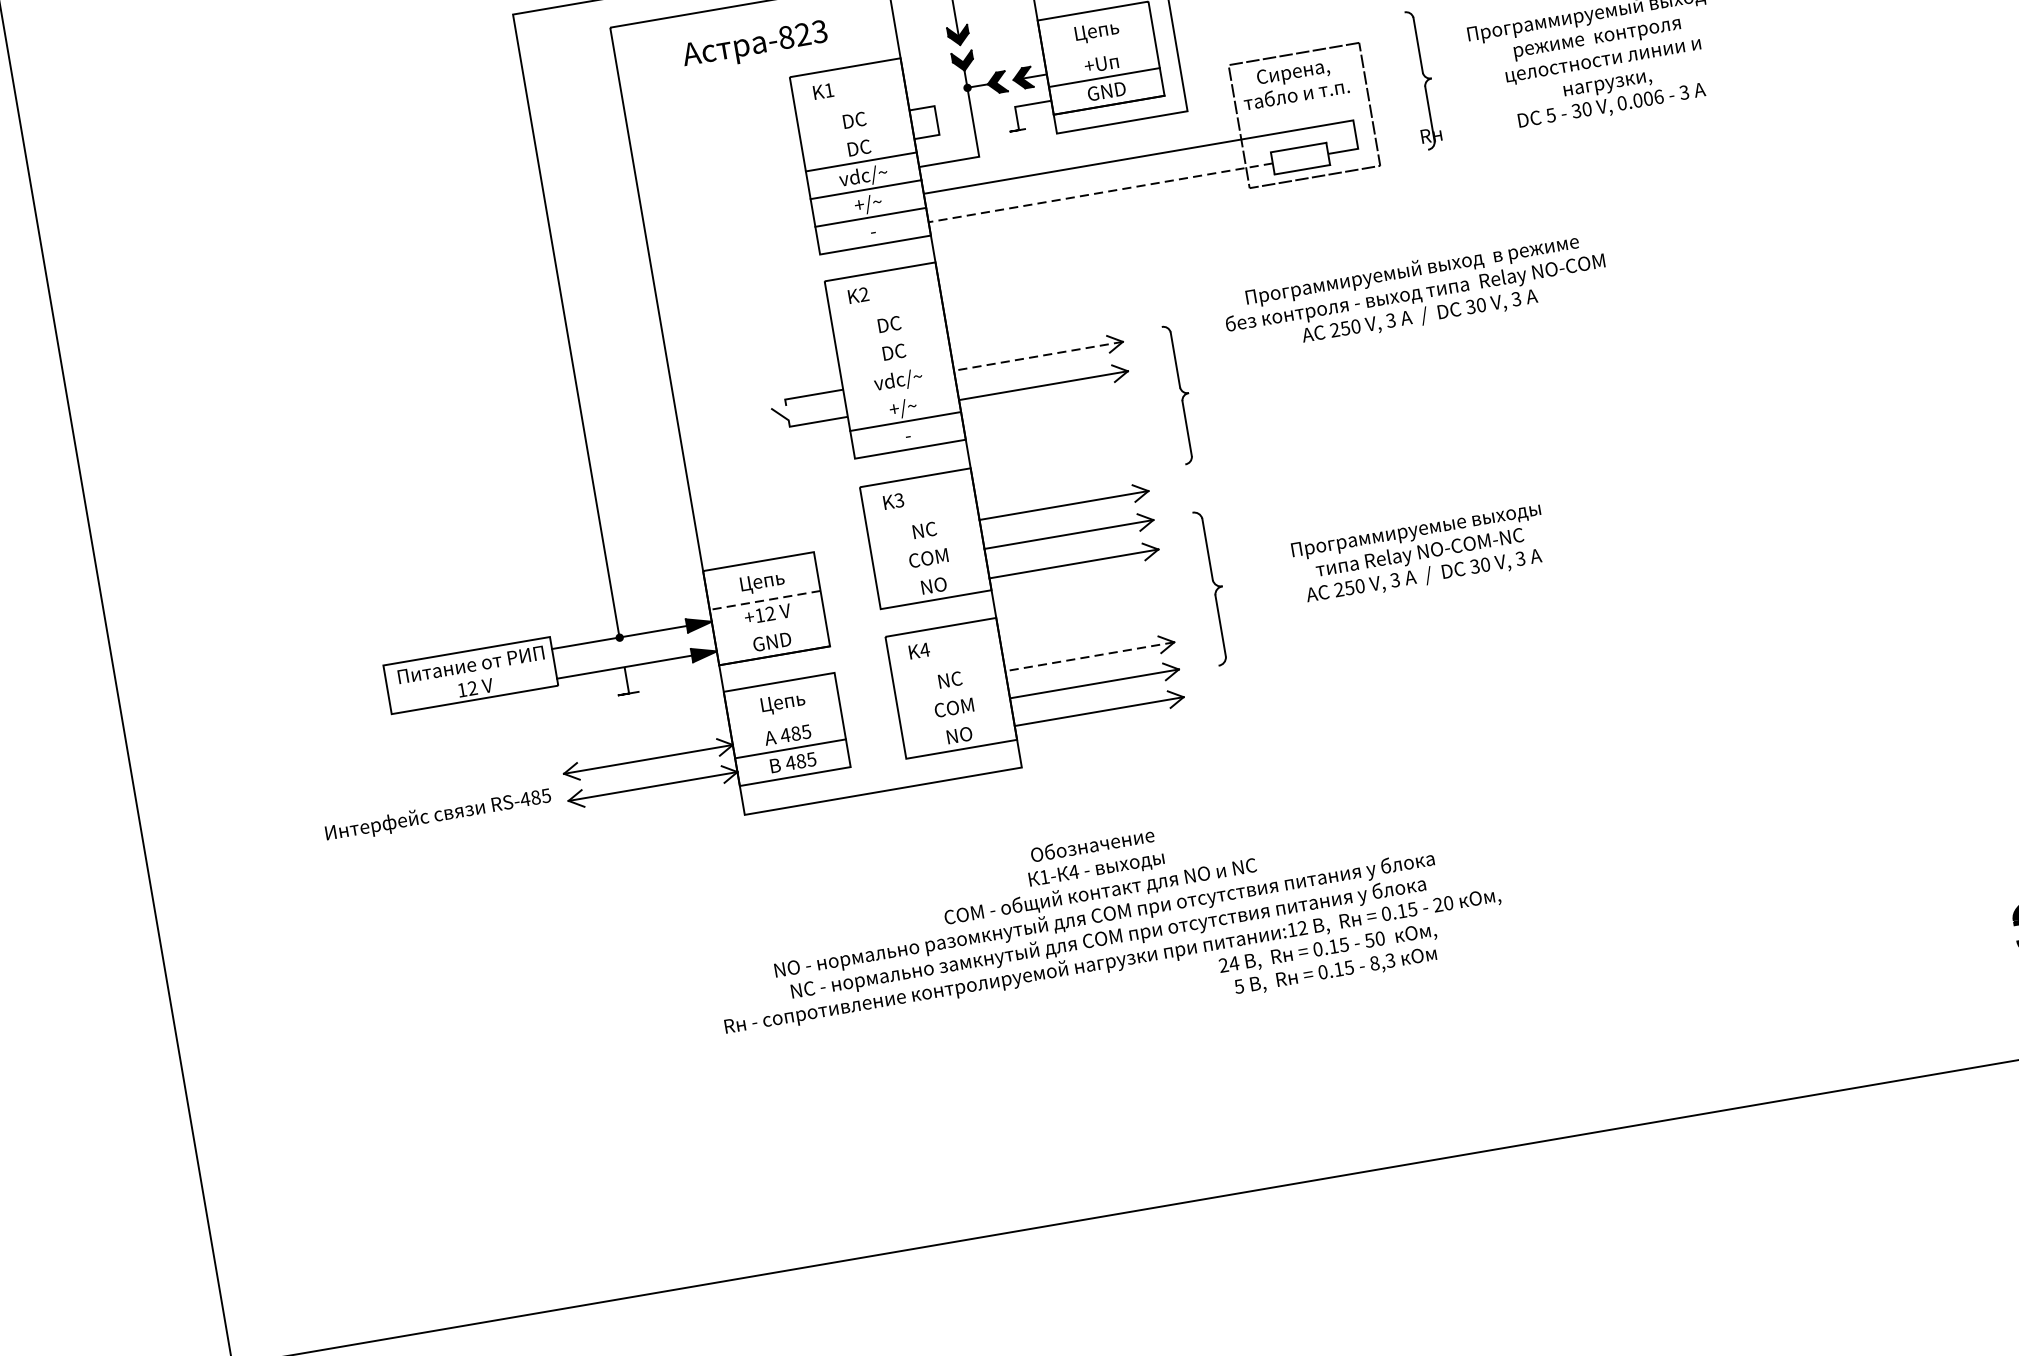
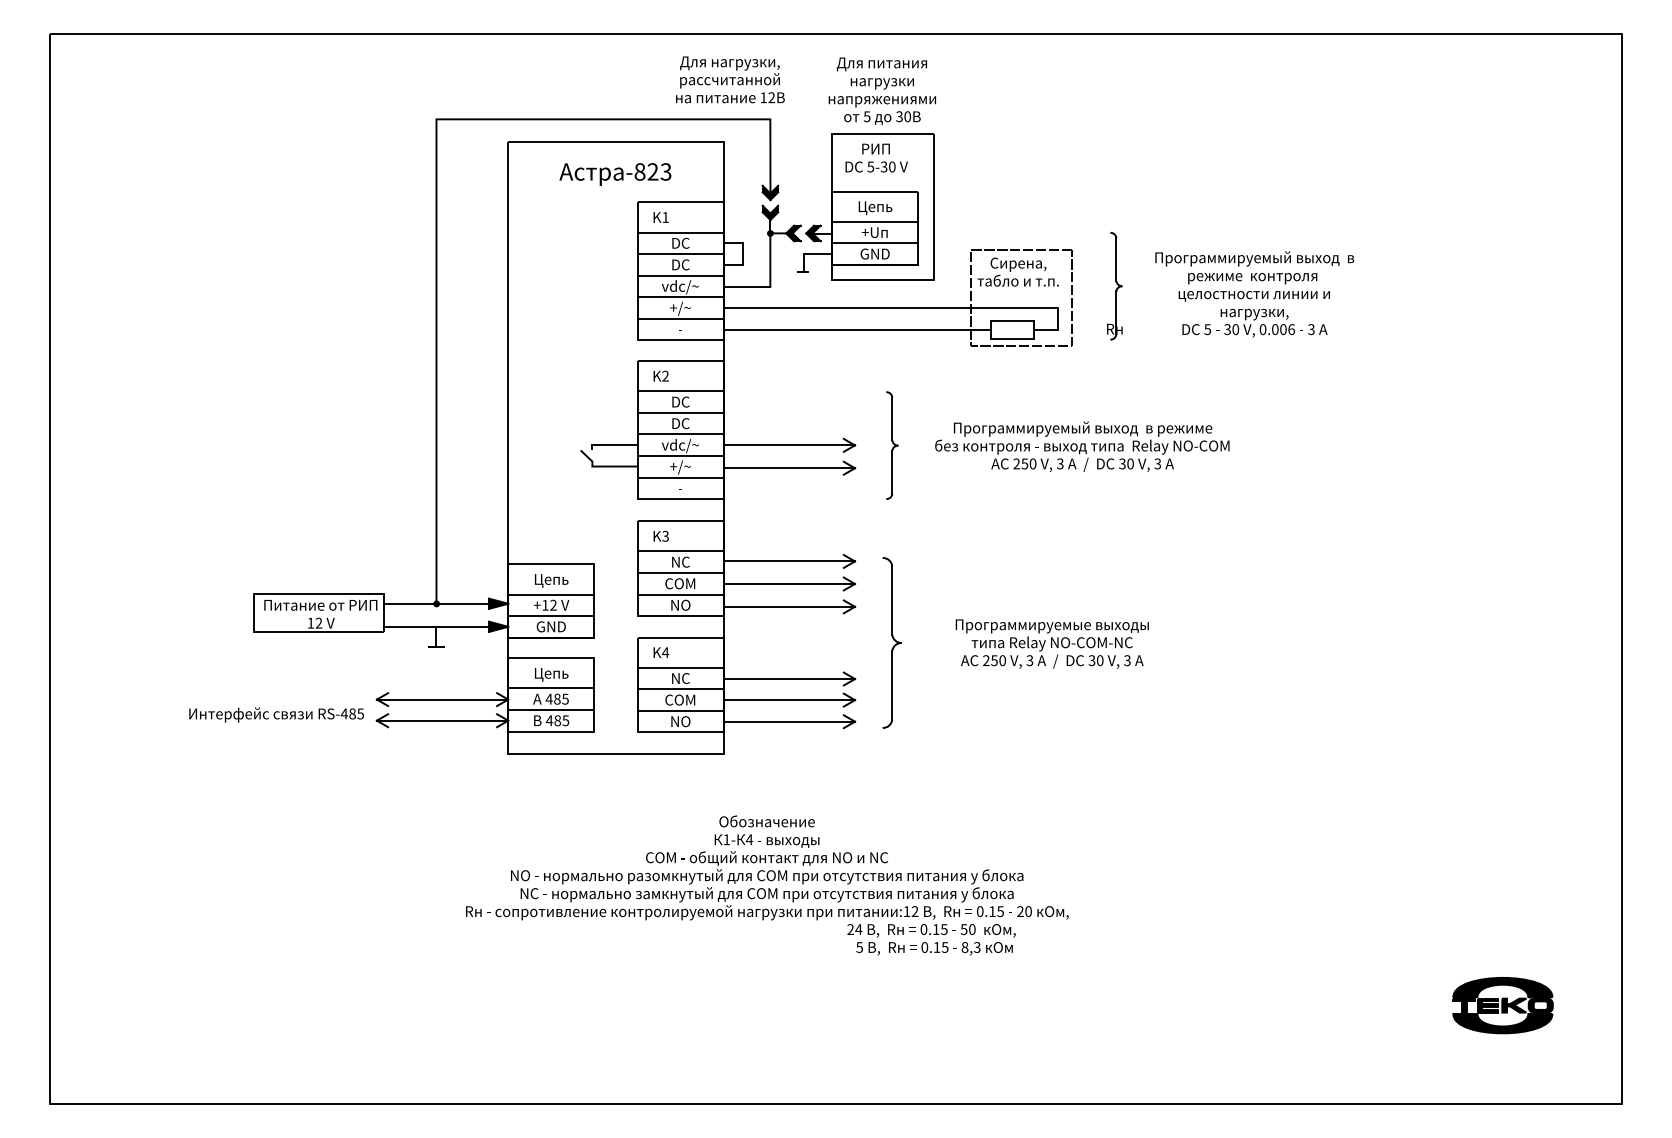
line: (1100, 49) -> (875, 221), added
line: (851, 106) -> (680, 232), added
line: (856, 134) -> (680, 254), added
line: (1100, 192) -> (857, 329), dashed -> solid
line: (886, 310) -> (680, 391), added
line: (891, 337) -> (680, 412), added
line: (1038, 356) -> (789, 445), dashed -> solid
line: (896, 366) -> (680, 434), added
line: (900, 393) -> (680, 455), added
part: (1181, 394) -> (892, 445), moved
line: (921, 516) -> (680, 551), added
line: (926, 544) -> (680, 573), added
line: (931, 571) -> (680, 594), added
part: (1213, 587) -> (891, 642), size x1.43
line: (764, 600) -> (550, 594), dashed -> solid
line: (770, 628) -> (551, 616), added
line: (1090, 657) -> (789, 679), dashed -> solid
line: (947, 665) -> (680, 667), added
line: (952, 694) -> (680, 689), added
line: (786, 721) -> (551, 688), added
line: (956, 721) -> (680, 710), added

